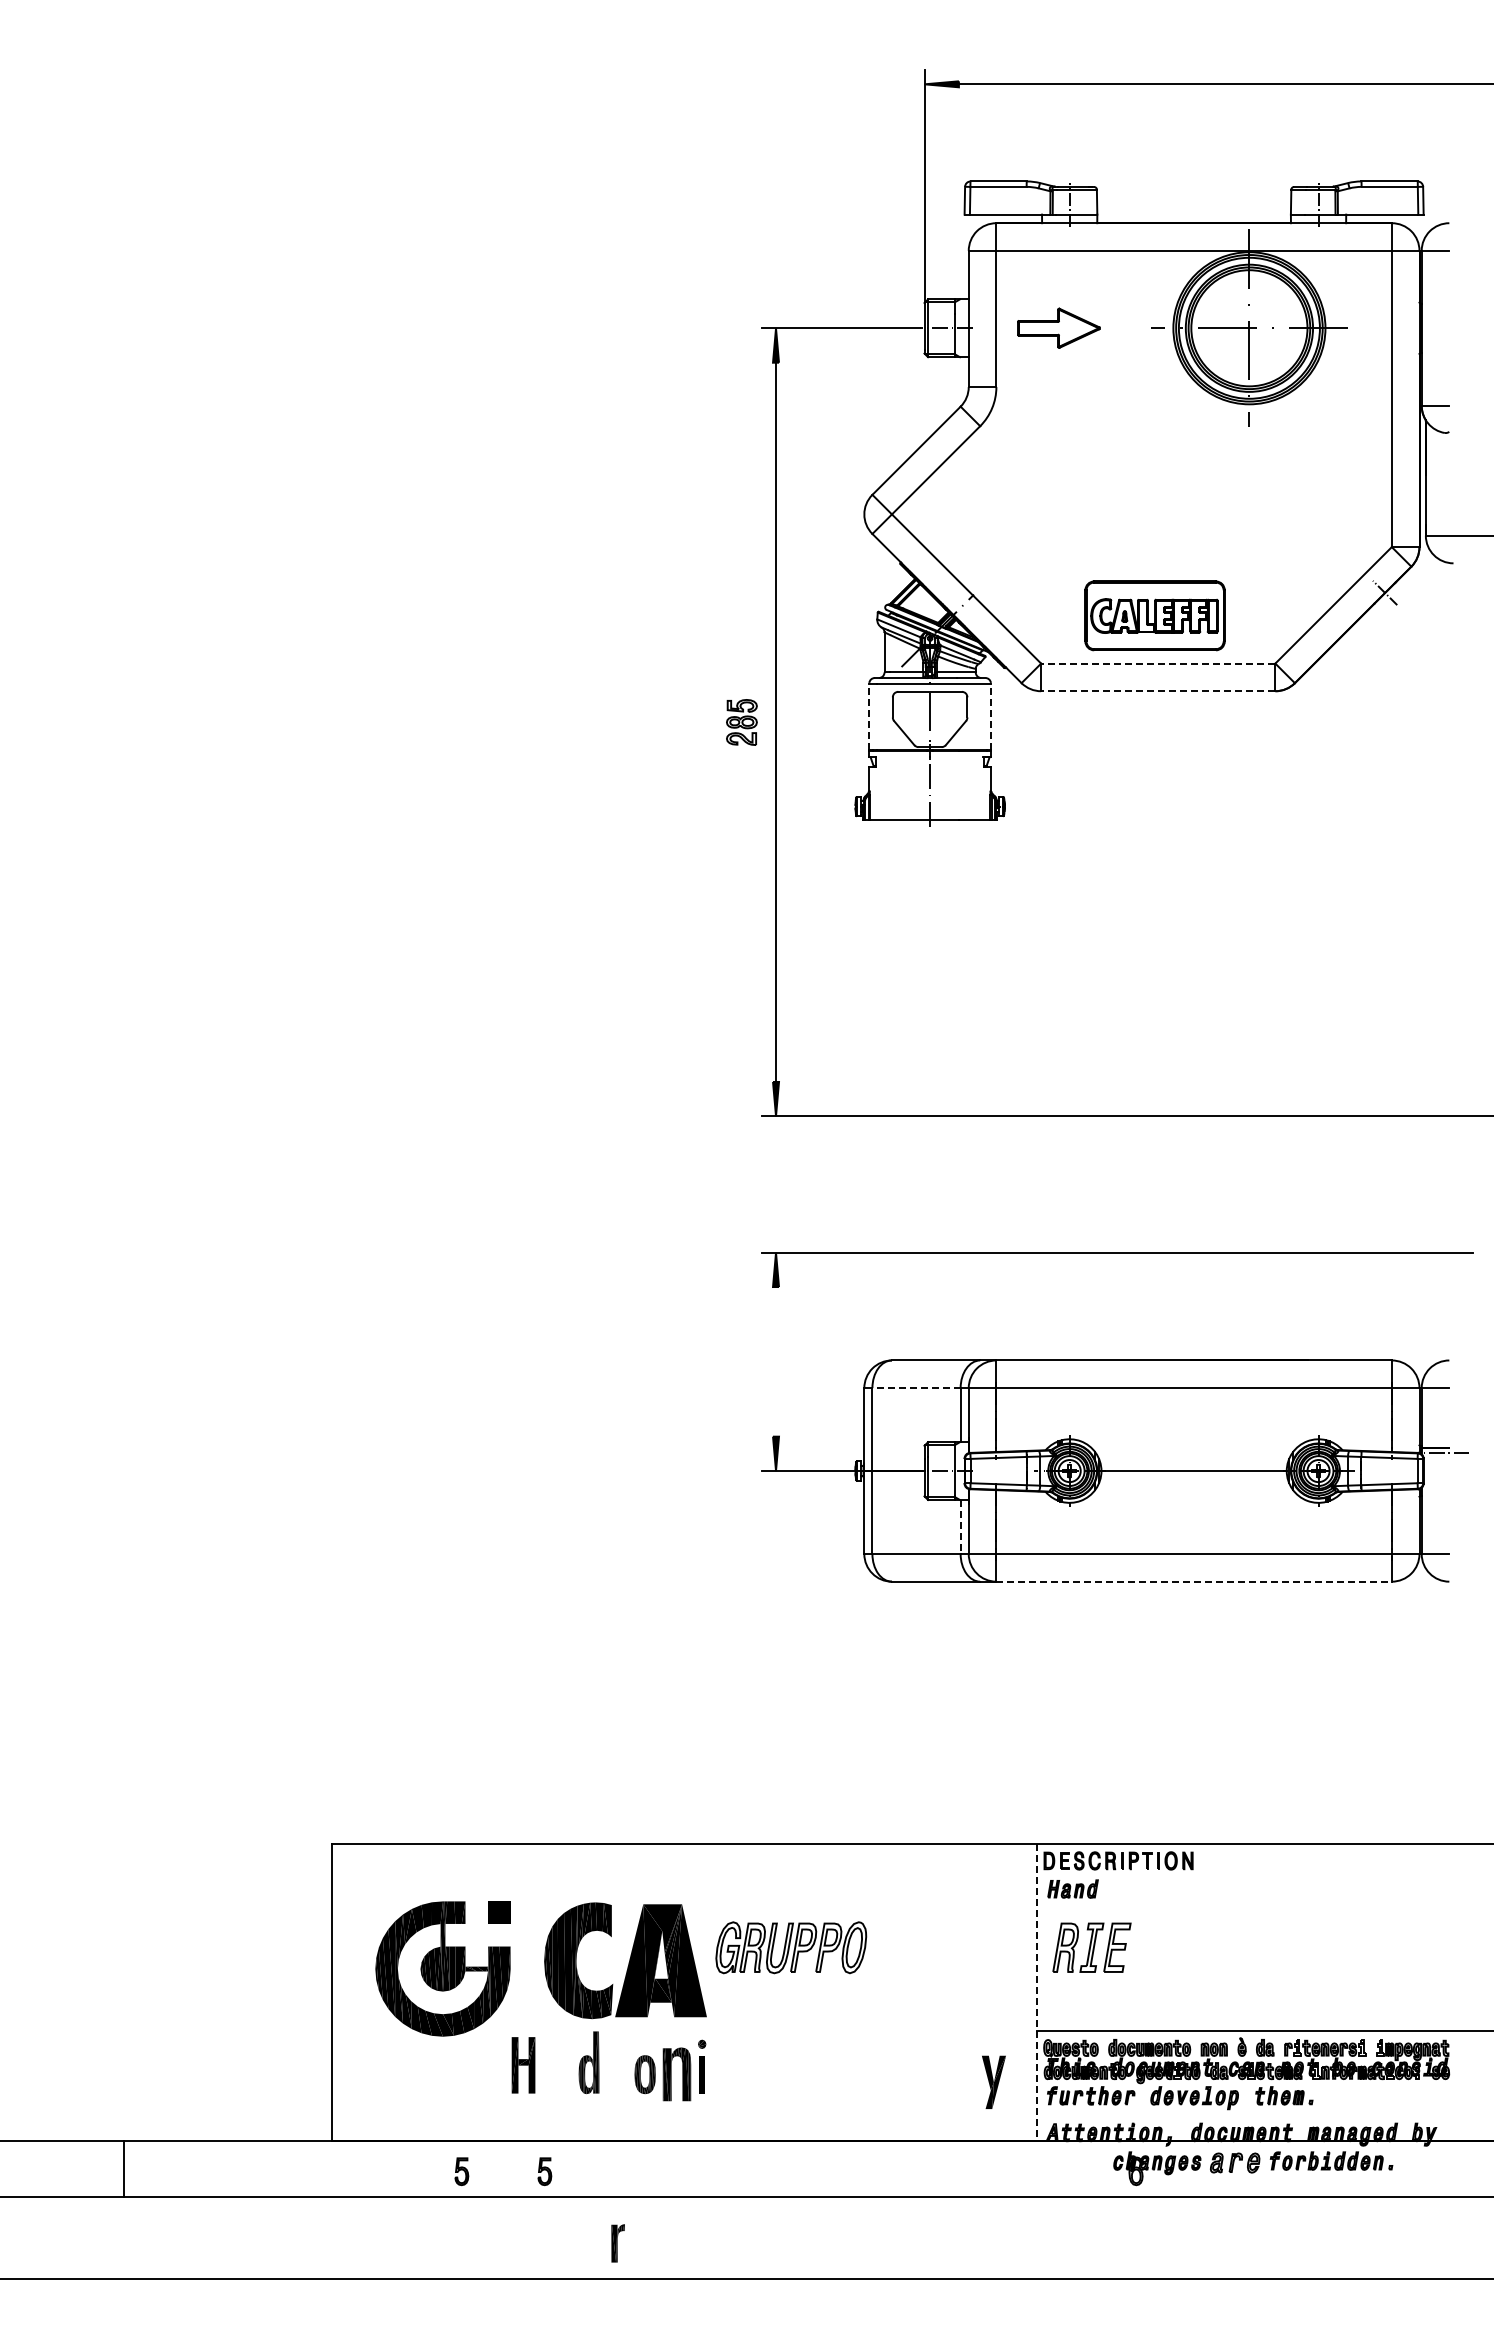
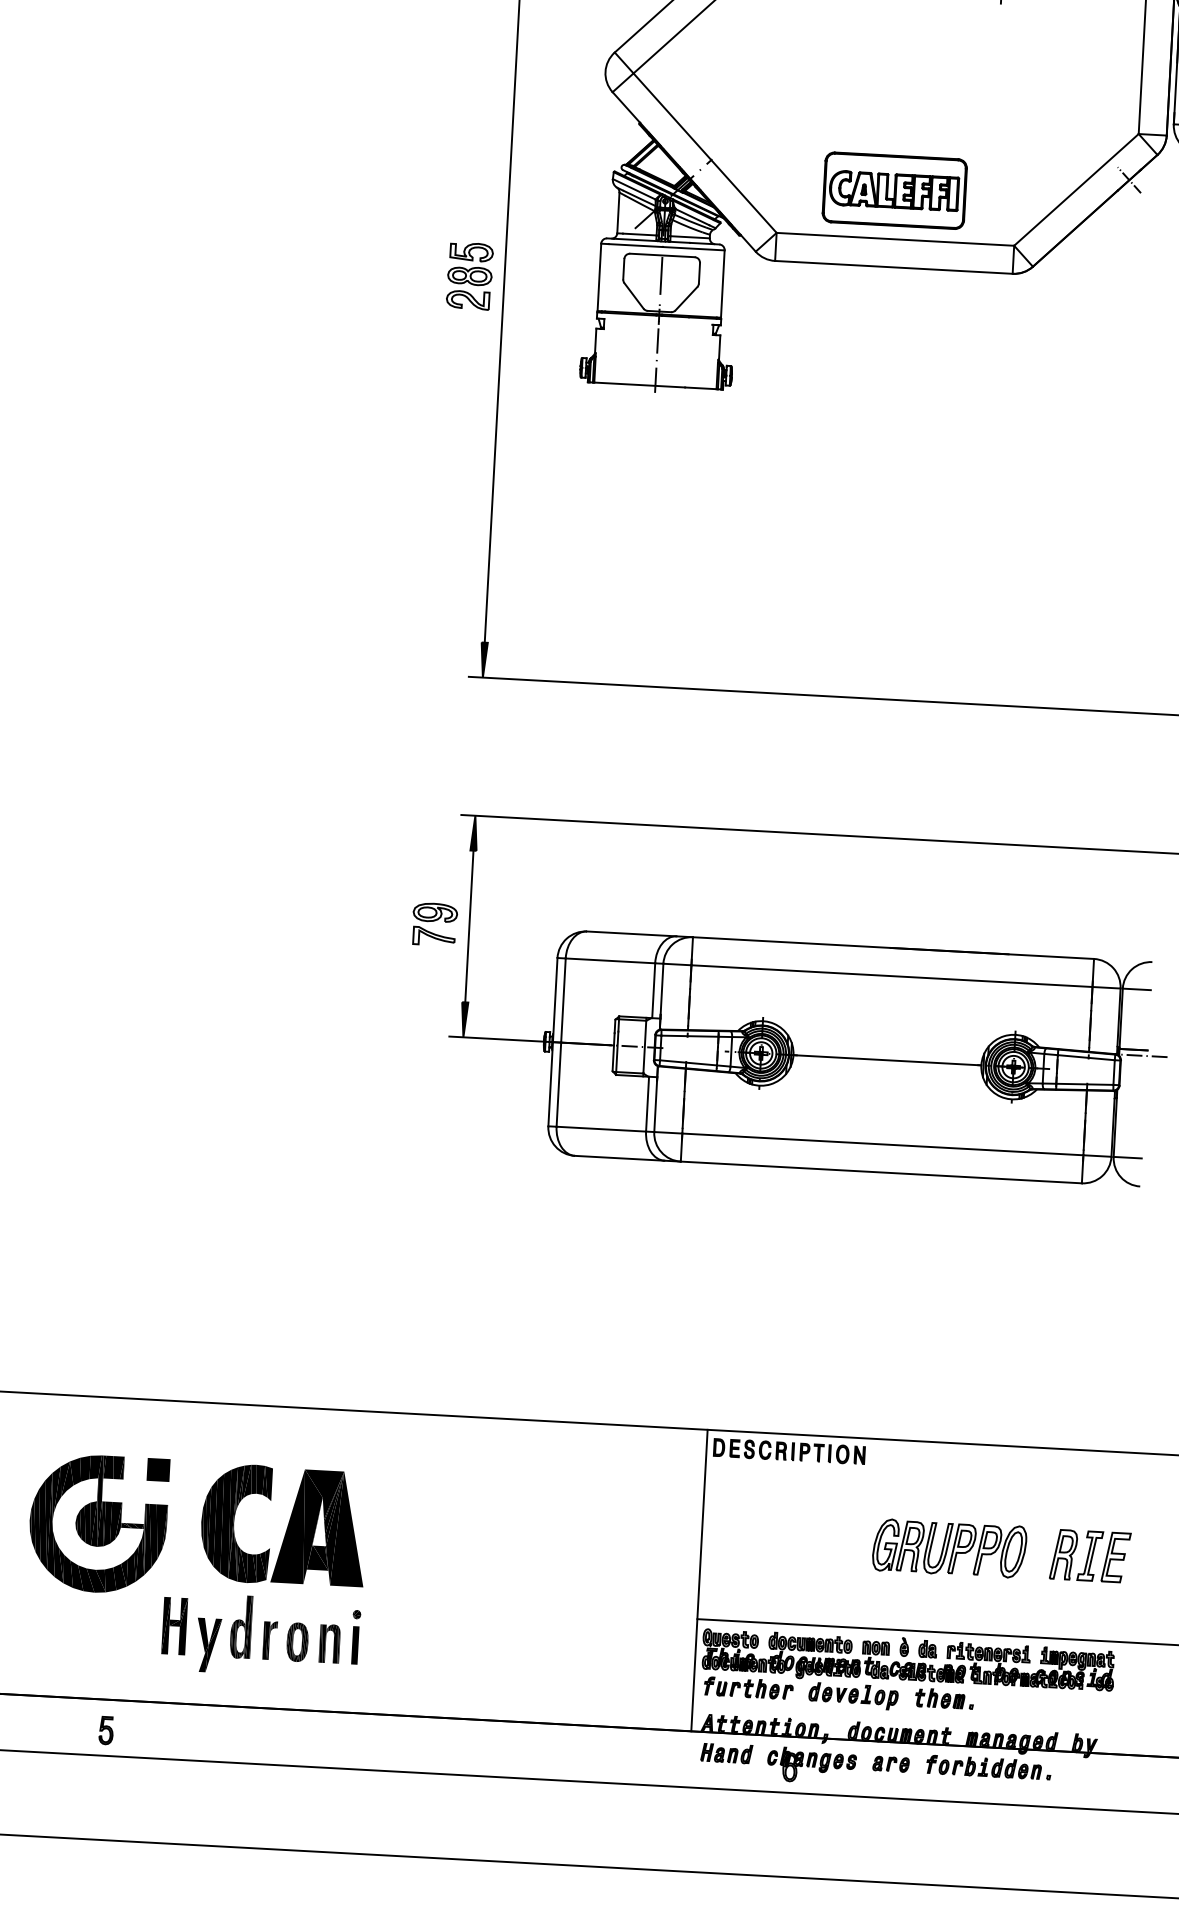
line: (1157, 663) -> (894, 239), dashed -> solid
line: (1157, 691) -> (893, 267), dashed -> solid
line: (869, 716) -> (599, 277), dashed -> solid
line: (990, 716) -> (722, 283), dashed -> solid
part: (741, 722) -> (469, 276), size x1.43
part: (741, 1361) -> (434, 924), added
line: (776, 1361) -> (469, 926), added
line: (916, 1388) -> (610, 961), dashed -> solid
line: (960, 1527) -> (647, 1104), dashed -> solid
line: (1194, 1581) -> (881, 1172), dashed -> solid
part: (1072, 1888) -> (726, 1752), moved
part: (791, 1947) -> (949, 1548), moved
part: (1091, 1947) -> (1089, 1555), moved
line: (1037, 1992) -> (699, 1580), dashed -> solid
part: (676, 2074) -> (329, 1643), size x0.71
part: (993, 2081) -> (208, 1644), moved
part: (1235, 2162) -> (891, 1763), size x0.71
part: (544, 2171) -> (190, 1734), removed
part: (617, 2243) -> (269, 1640), moved

